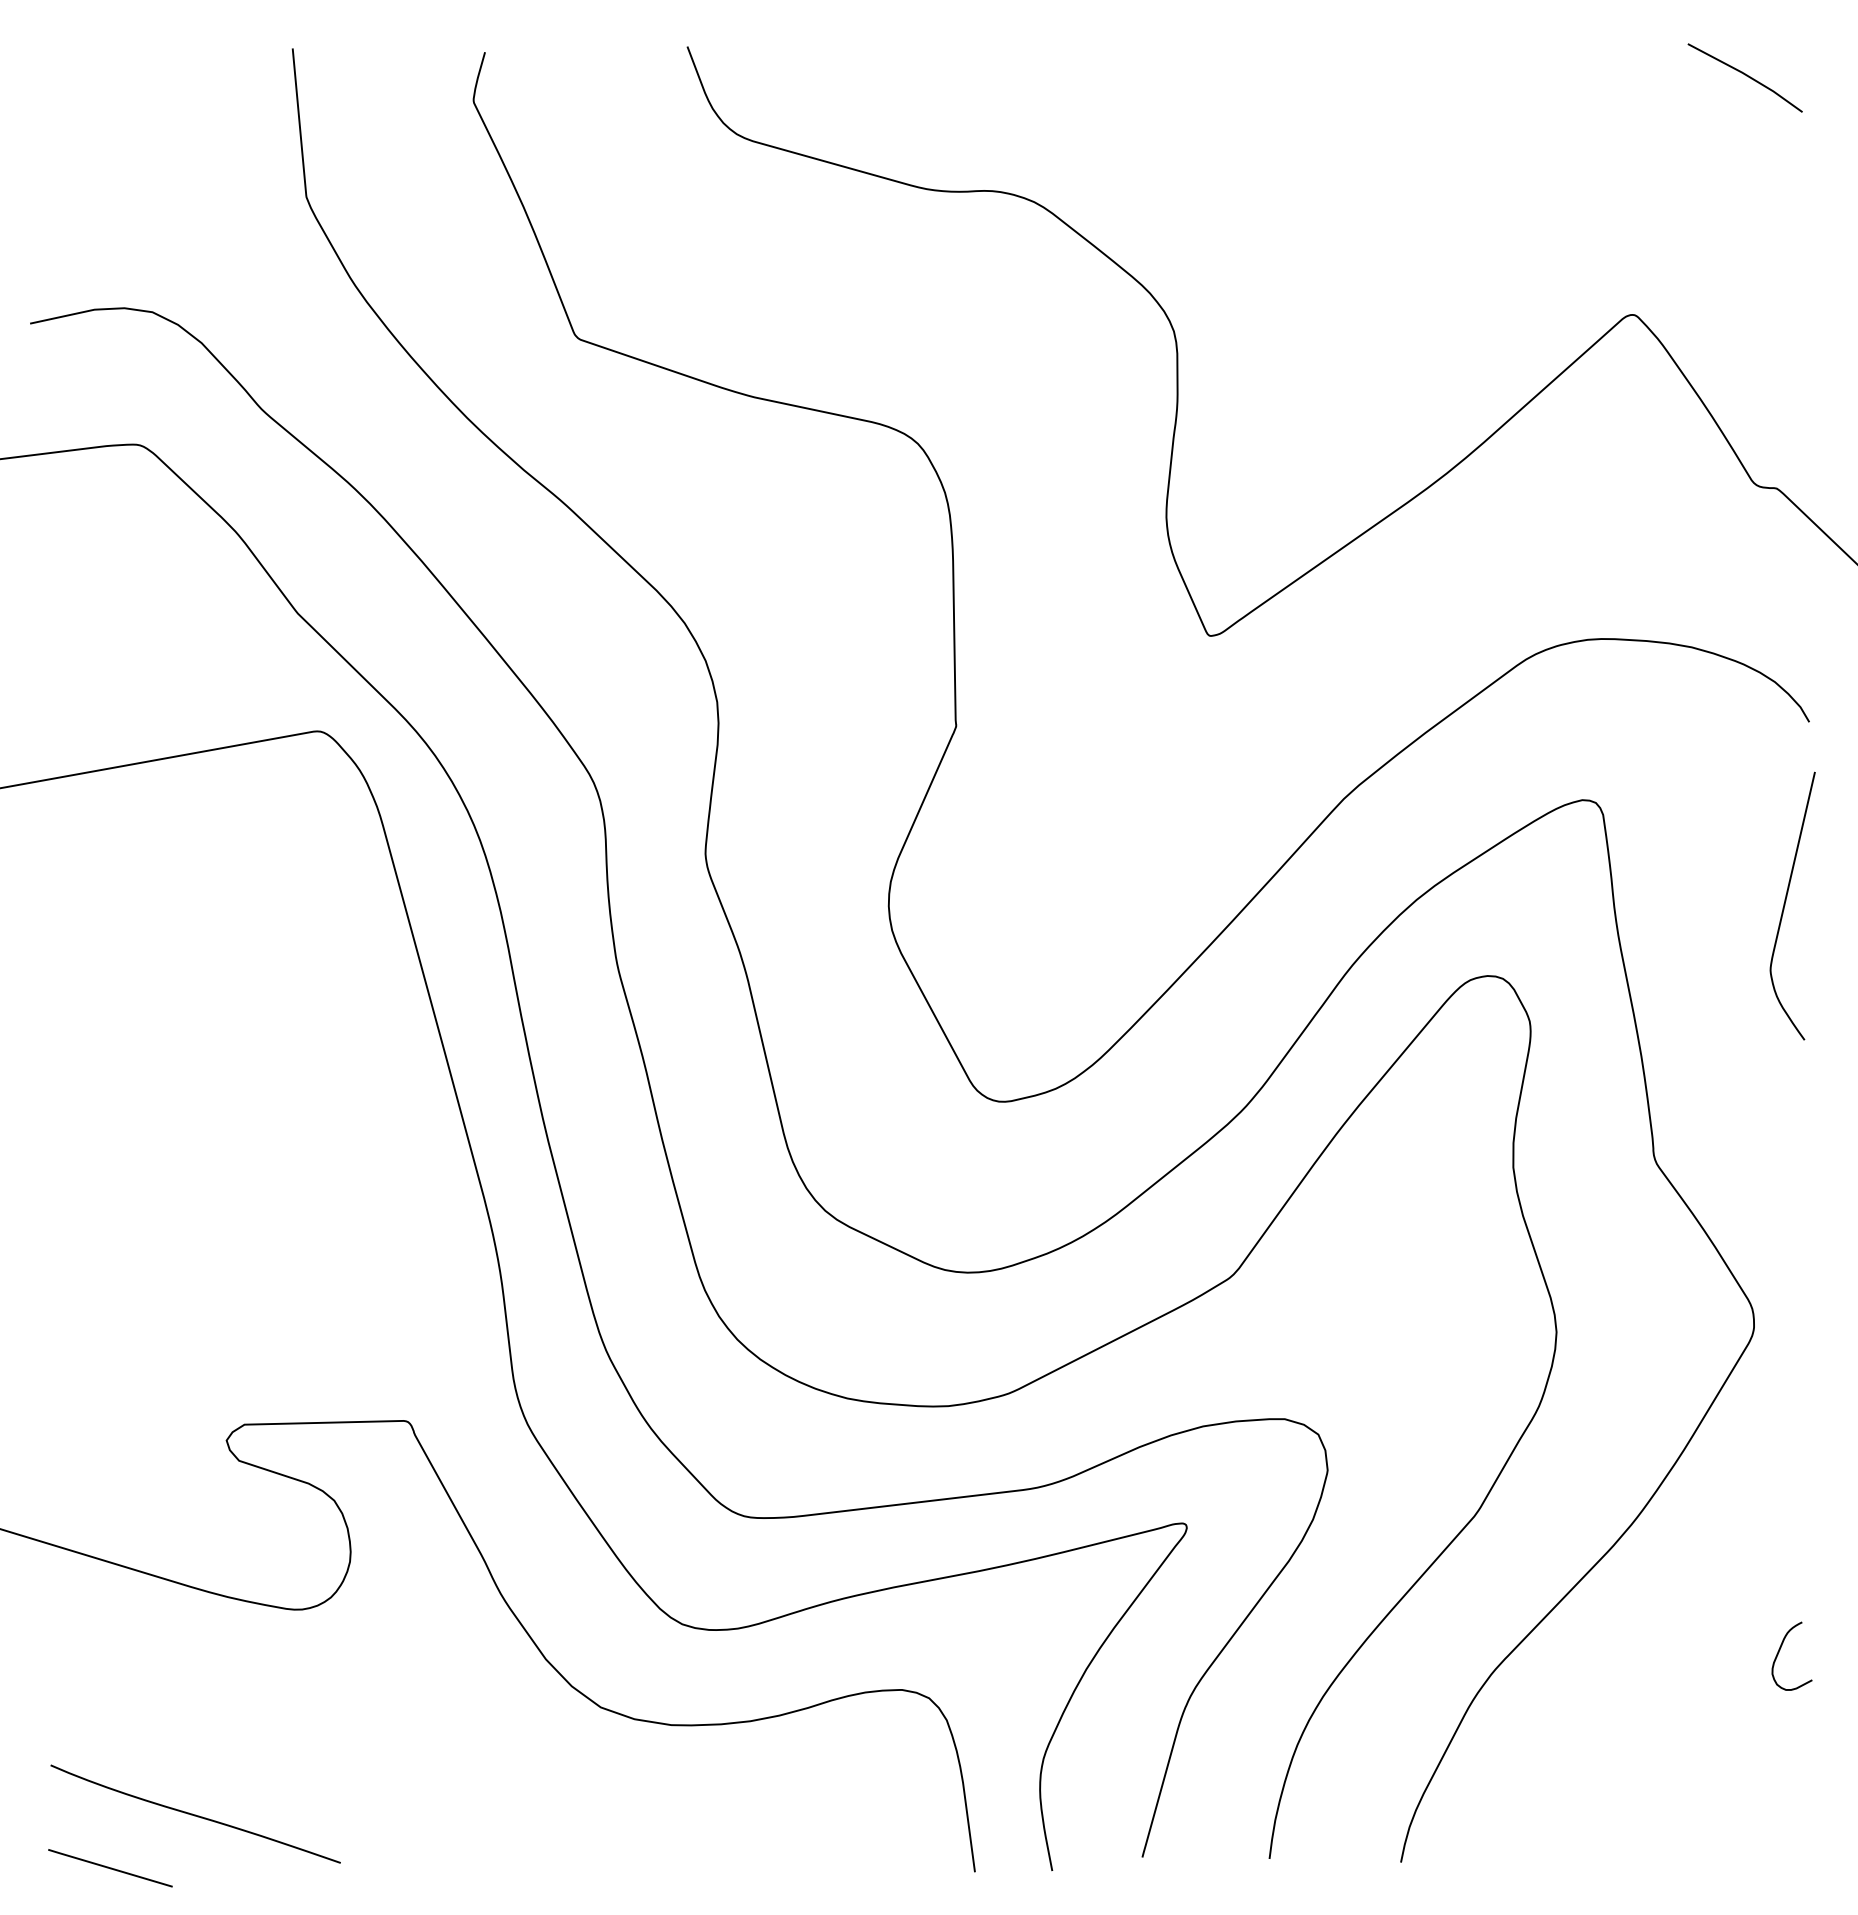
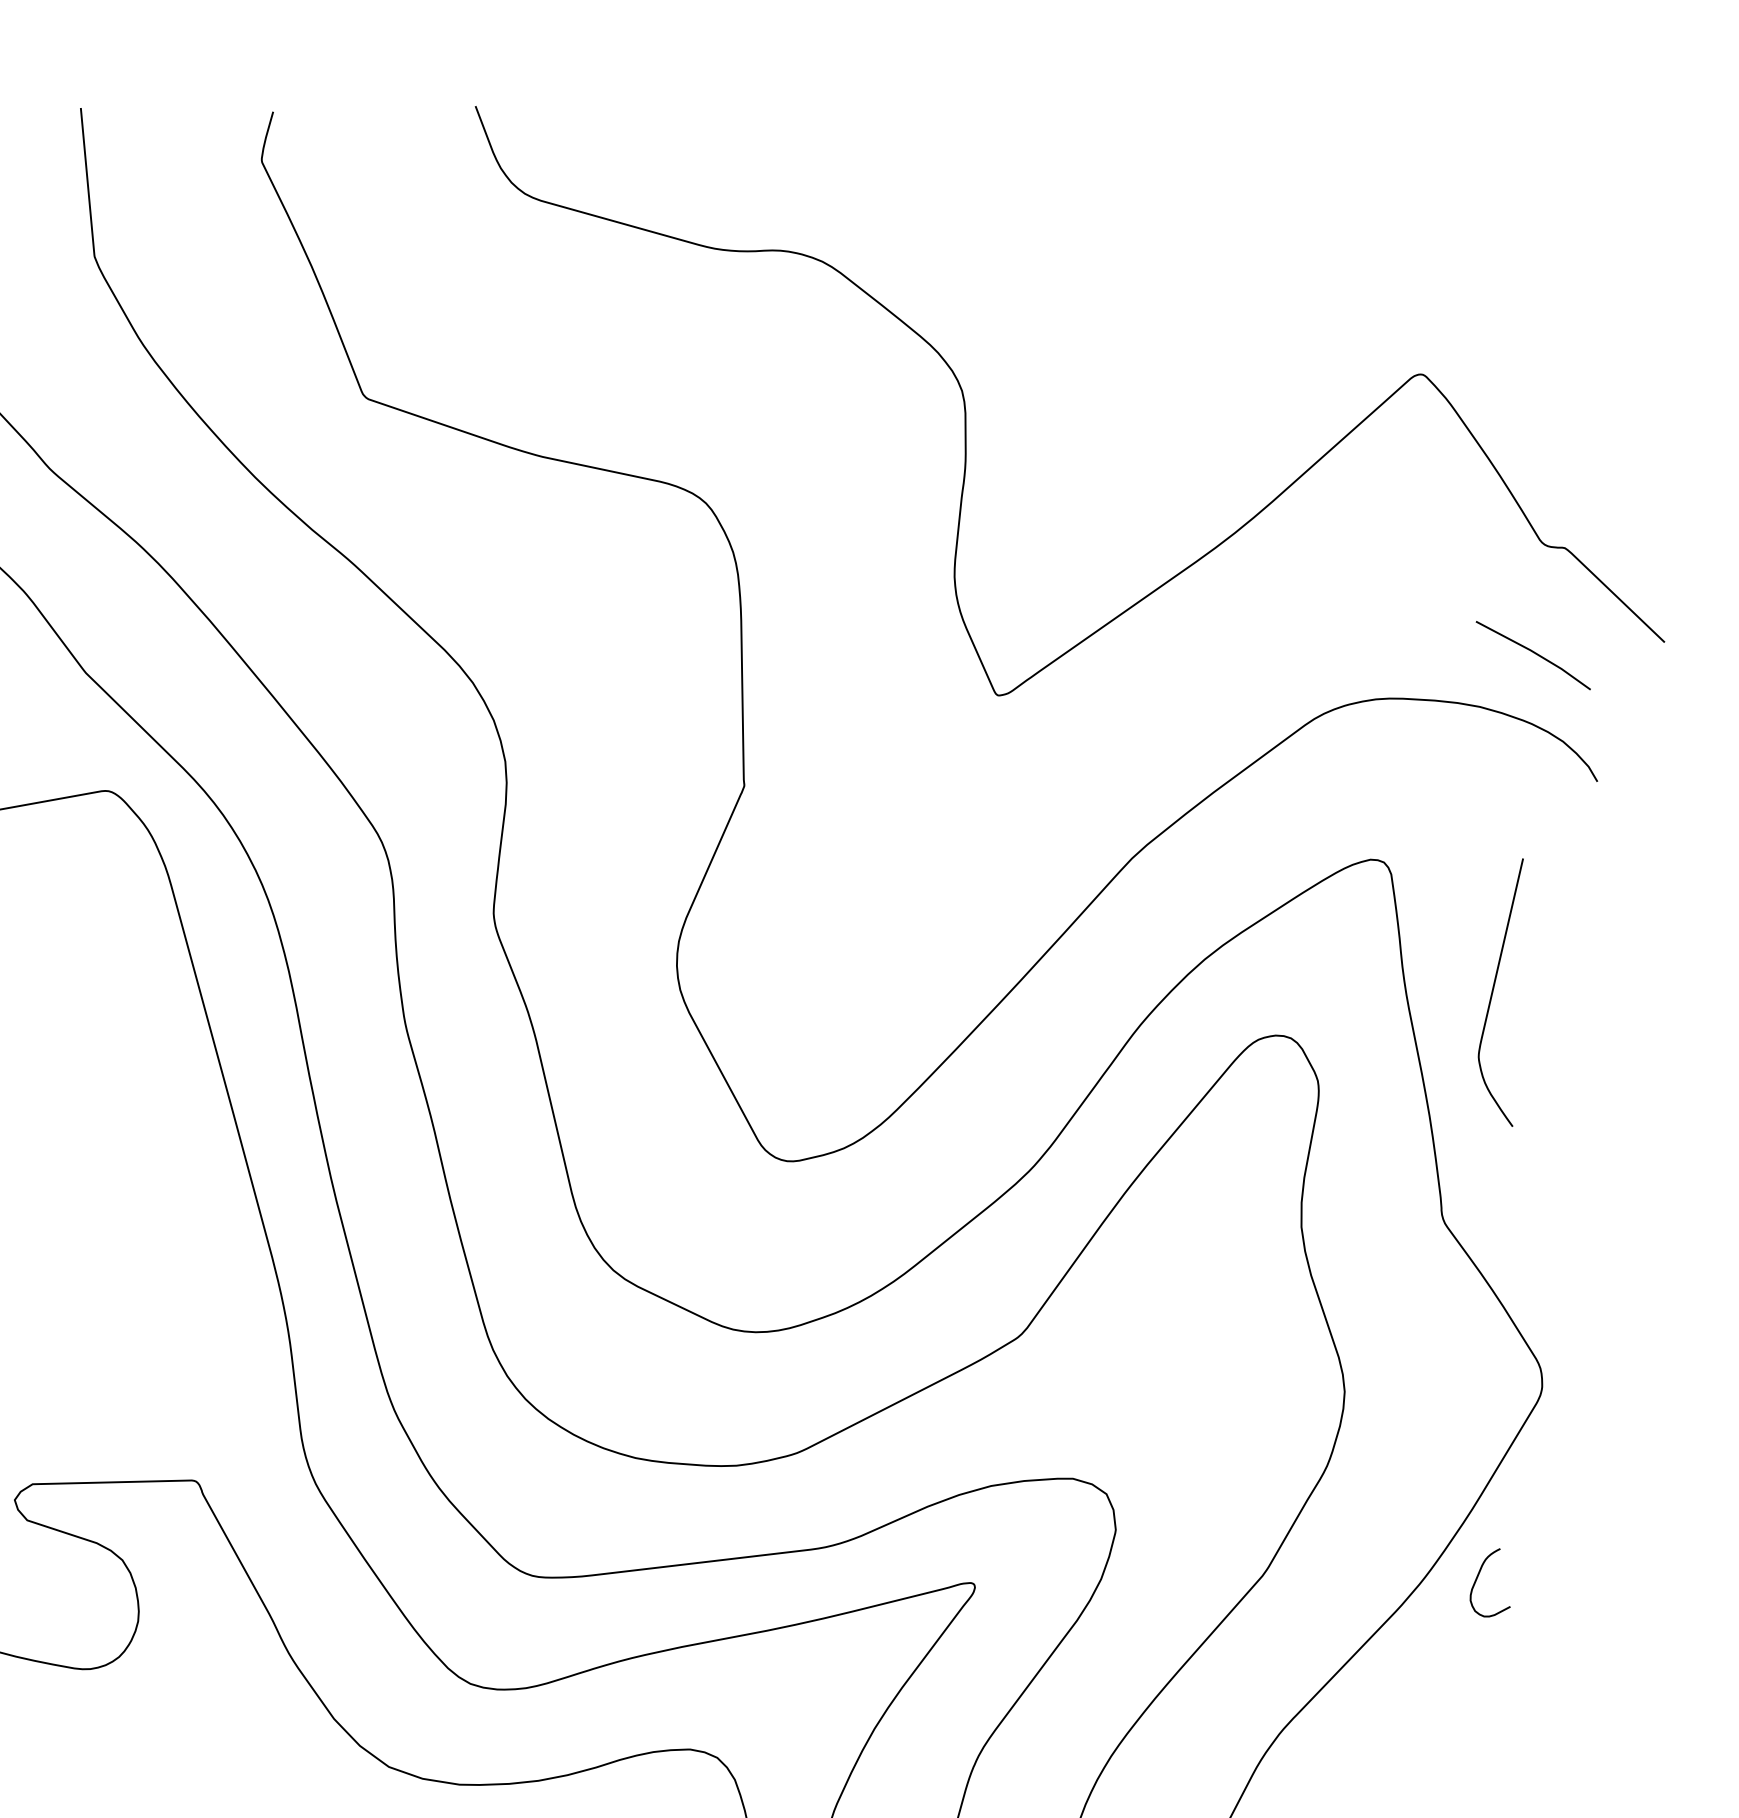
line: (1744, 75) -> (1532, 653), moved
curve: (1785, 905) -> (1493, 992), moved
curve: (1780, 1650) -> (1478, 1577), moved

